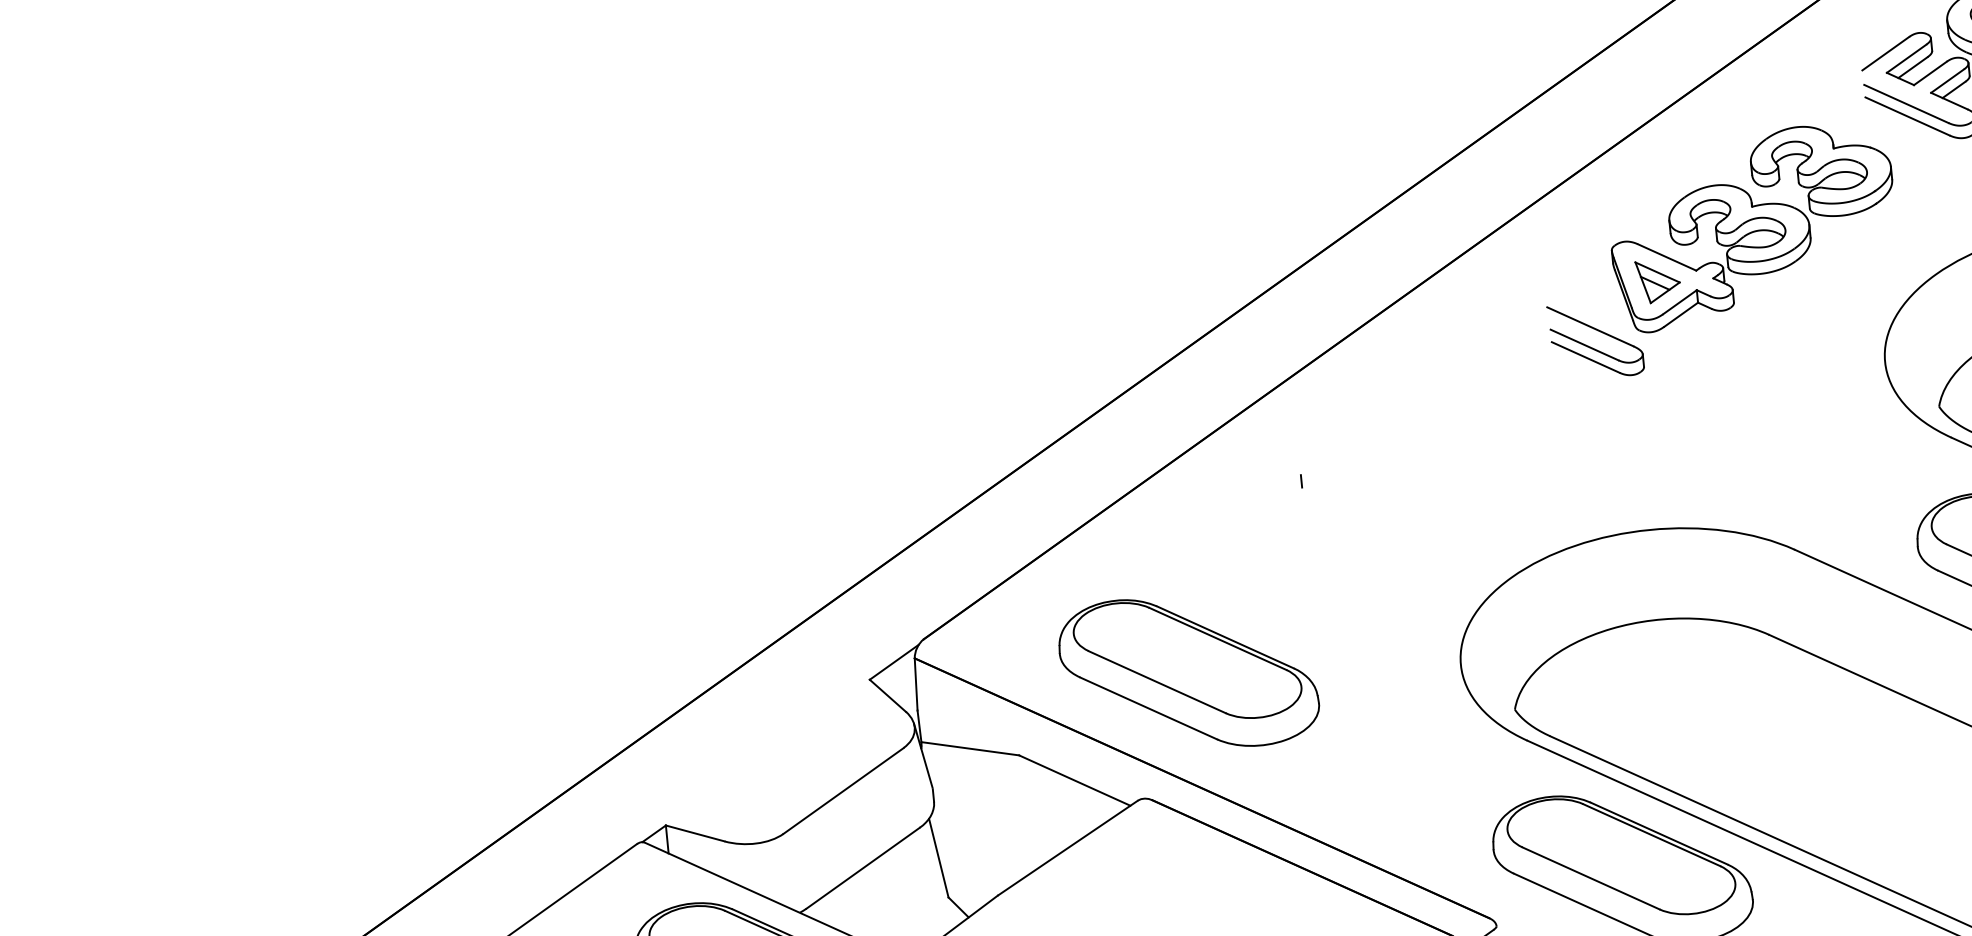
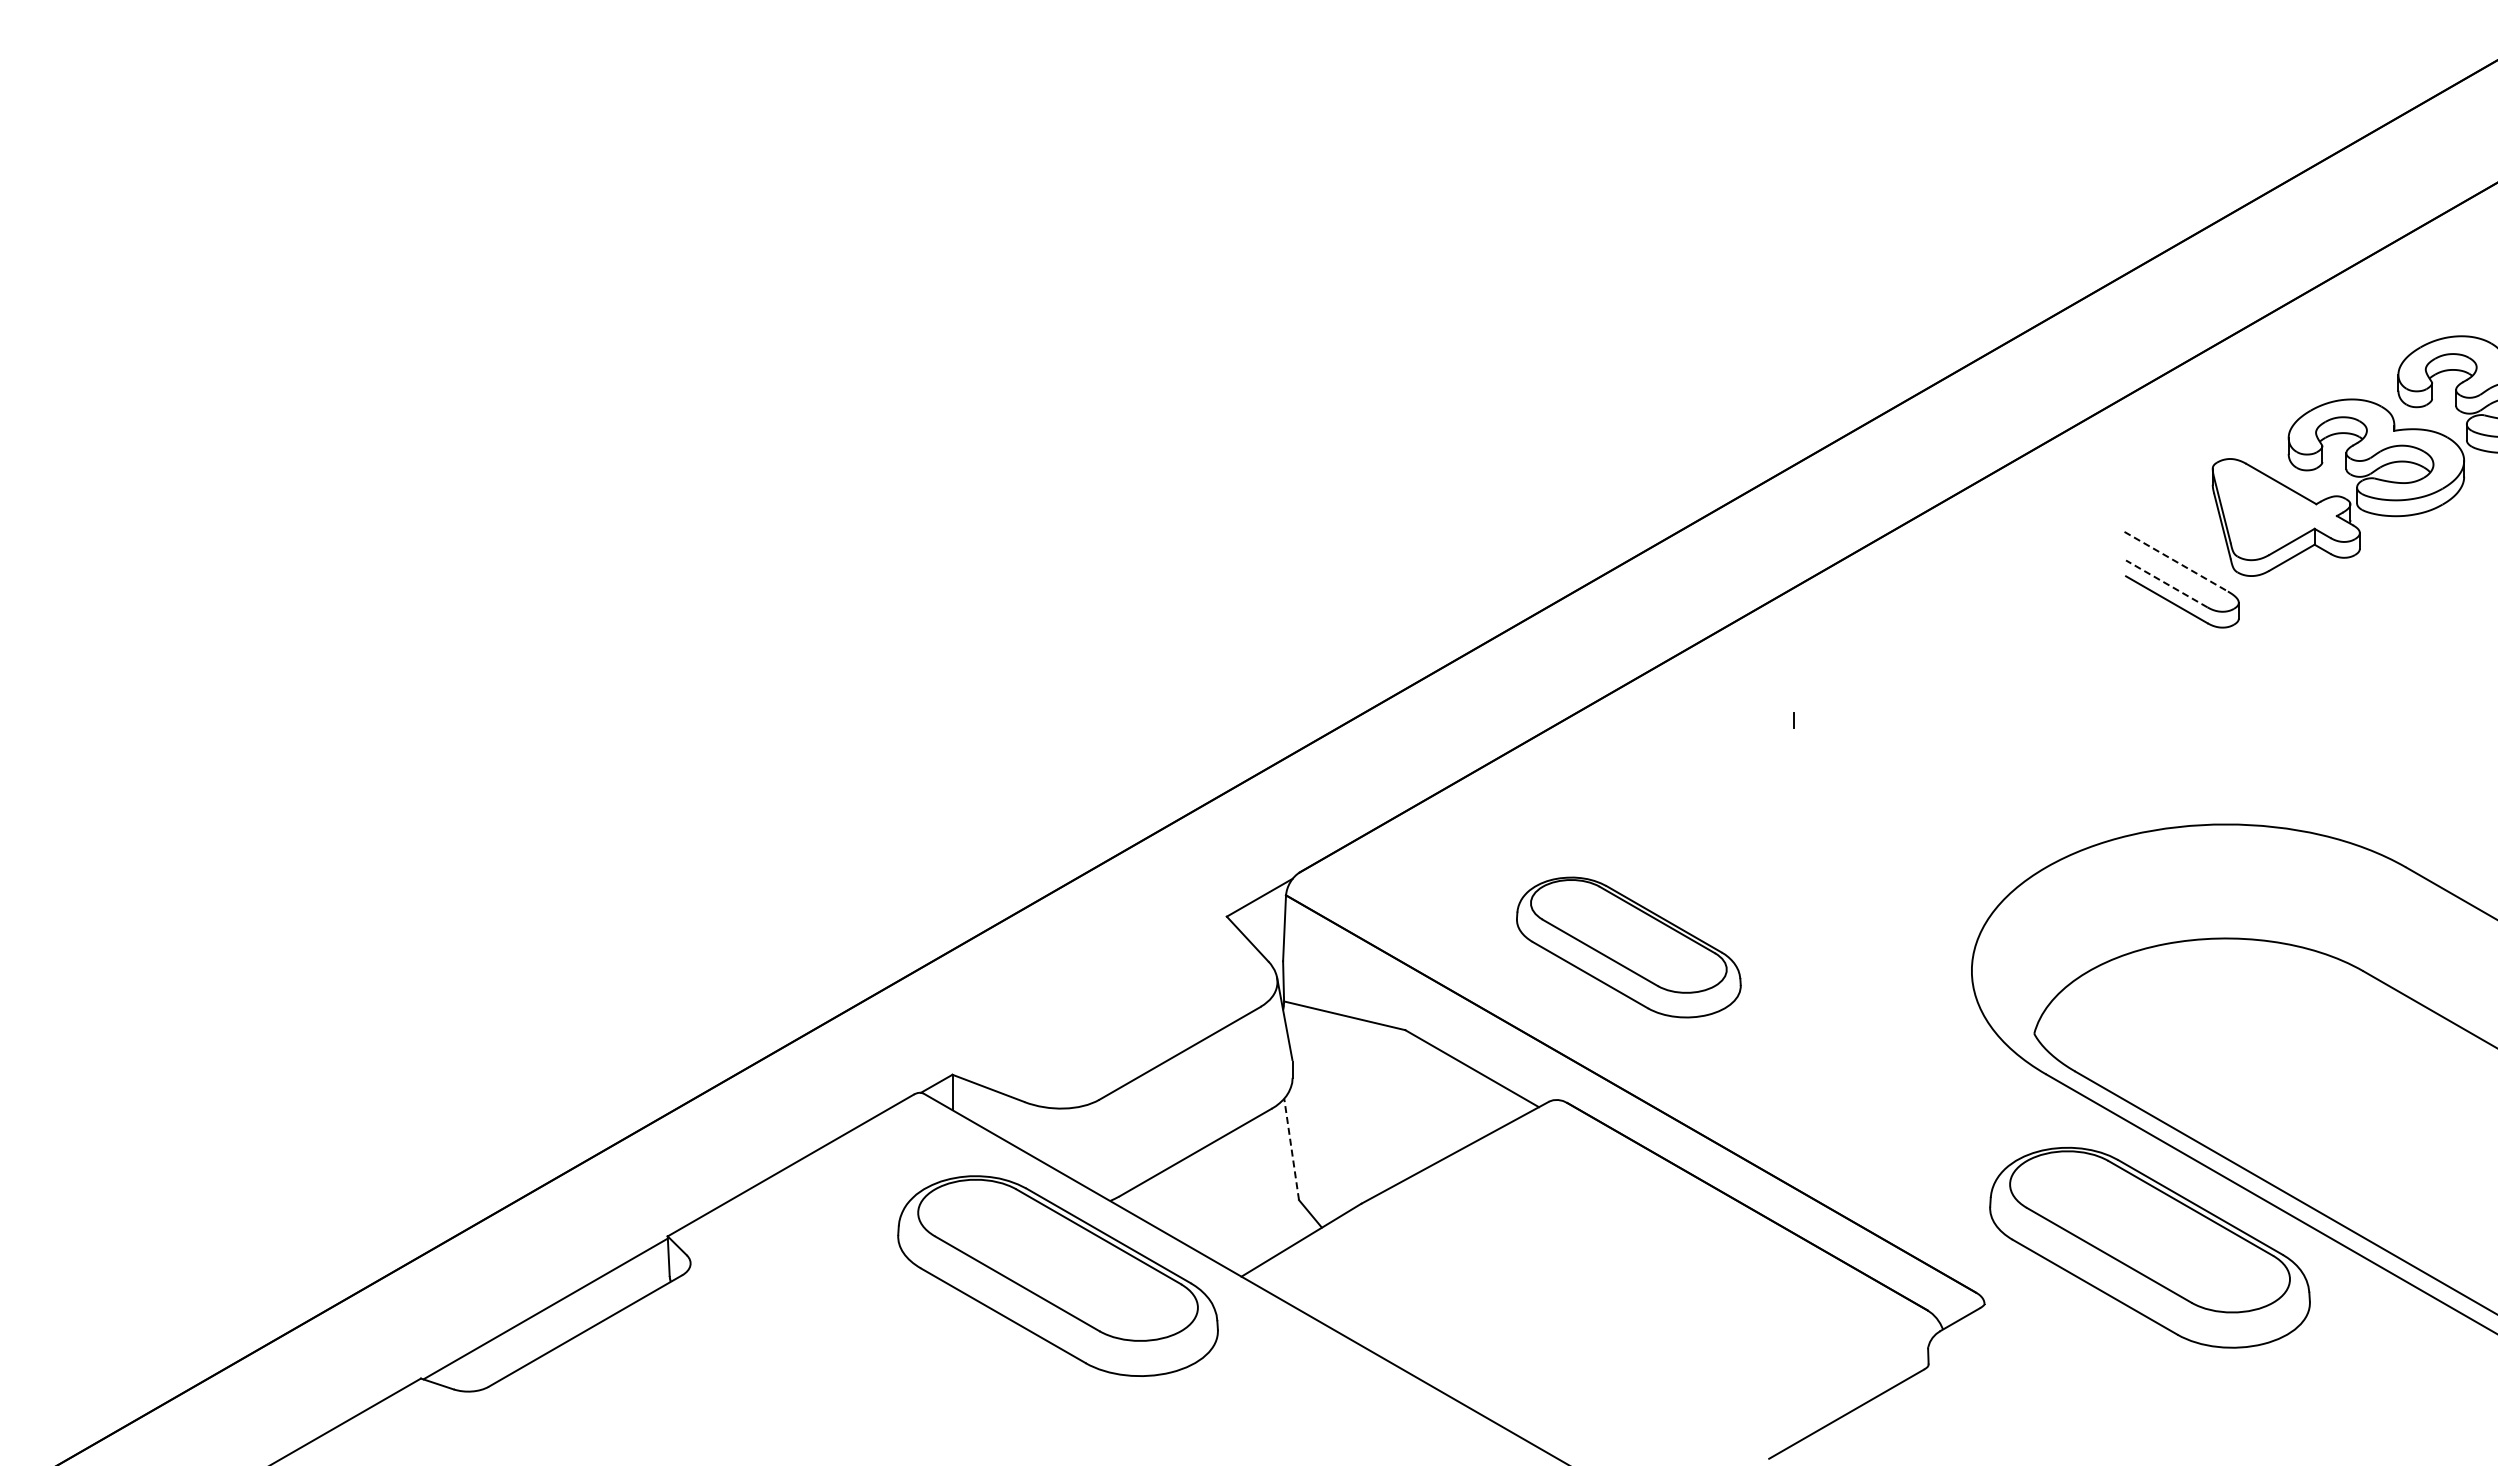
part: (1658, 280) -> (2267, 512), removed
line: (1590, 326) -> (2176, 561), solid -> dashed
line: (1584, 344) -> (2166, 583), solid -> dashed
part: (1188, 673) -> (1628, 947), size x0.7
line: (938, 857) -> (1291, 1148), solid -> dashed

